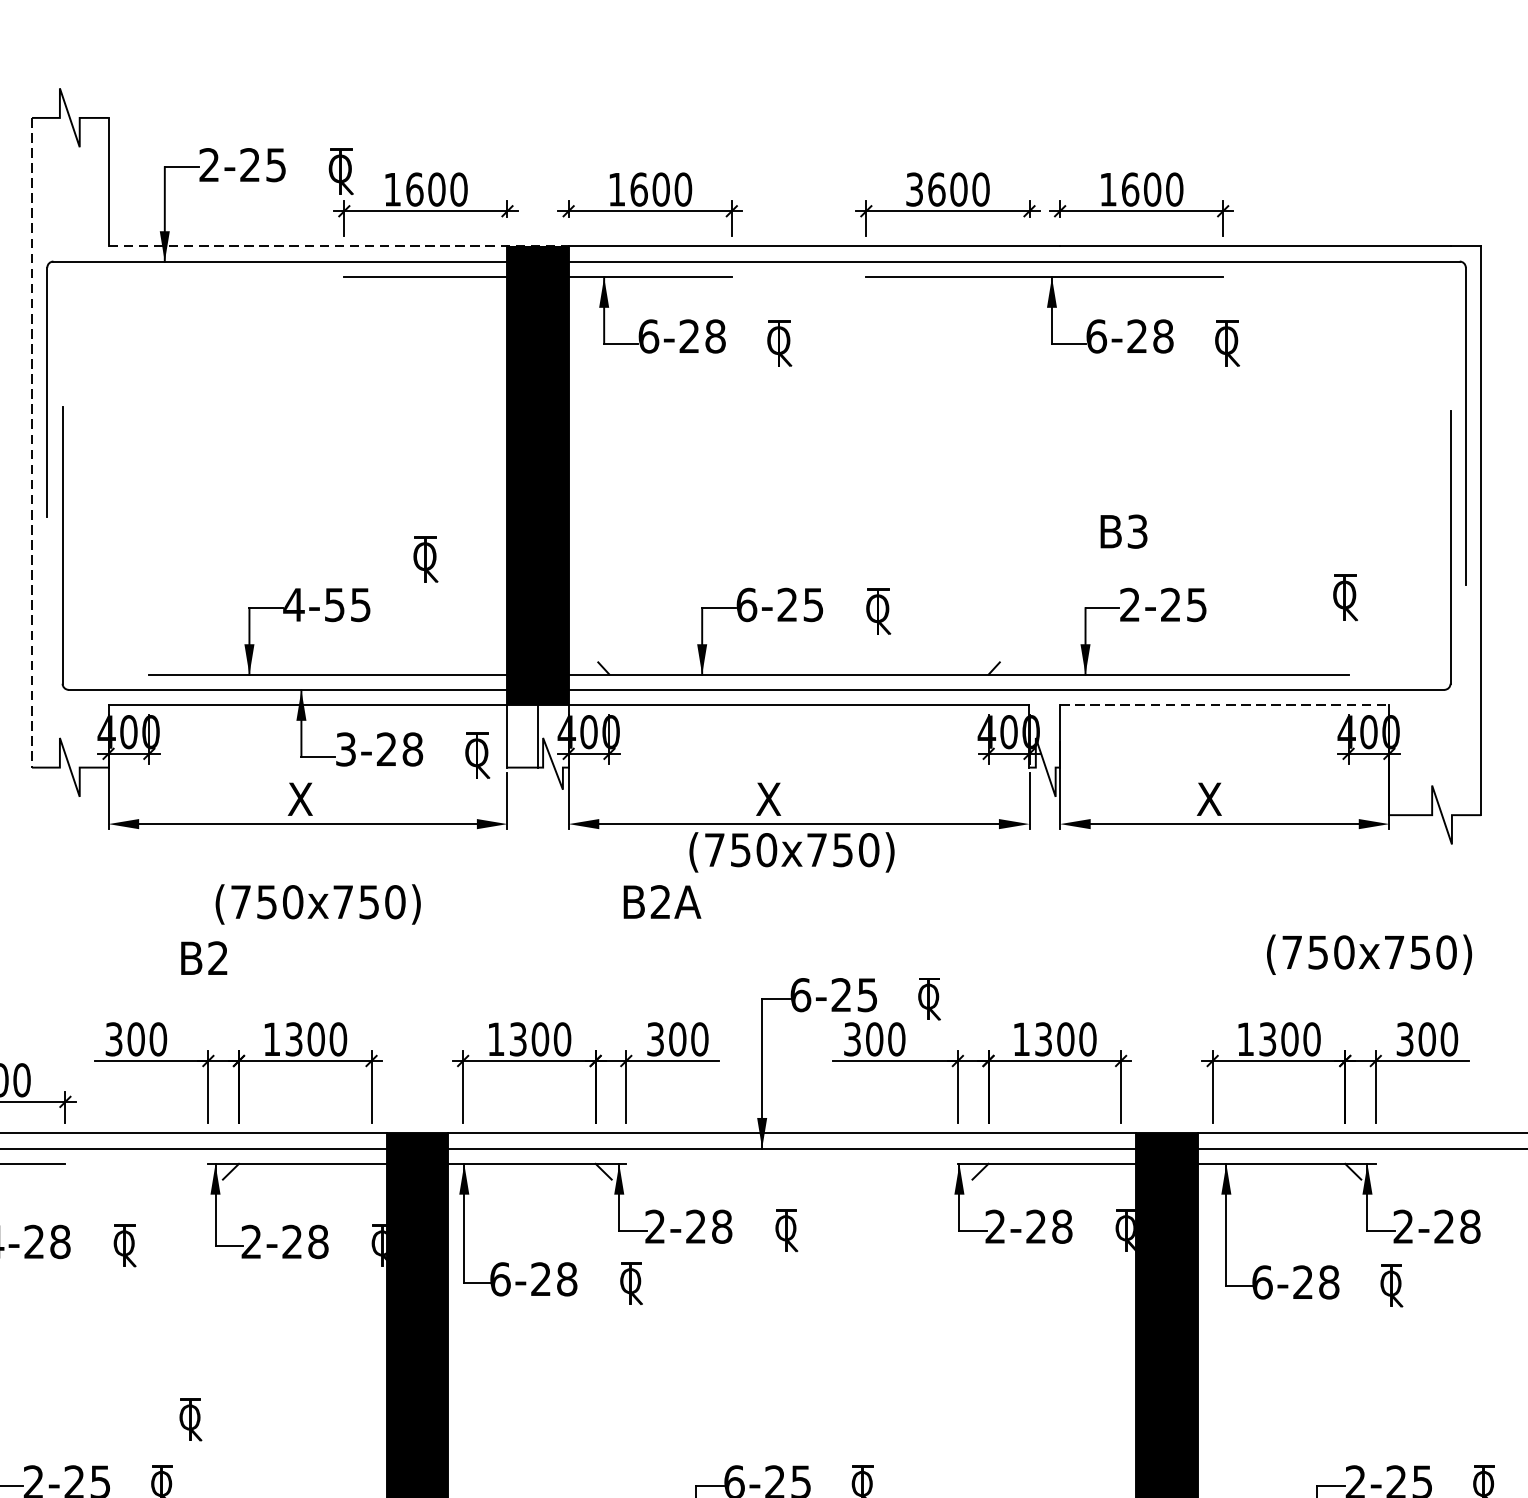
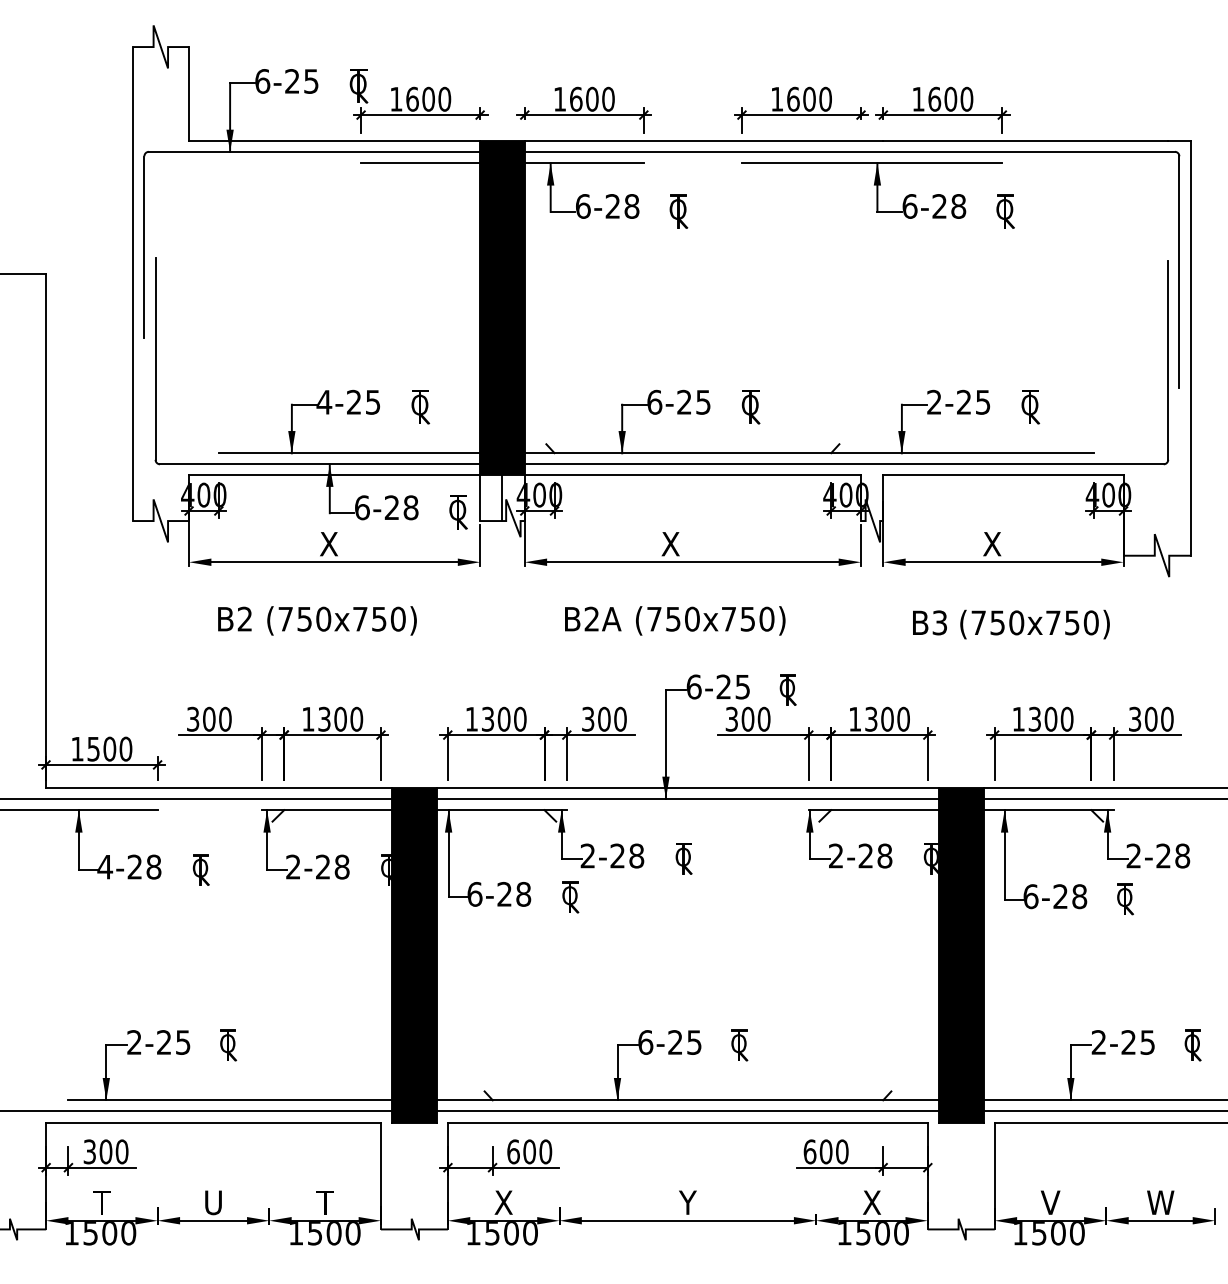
text: (209, 165) -> (262, 81), 2-25 -> 6-25
text: (915, 188) -> (777, 98), 3600 -> 1600
line: (338, 246) -> (356, 140), dashed -> solid
line: (32, 443) -> (133, 284), dashed -> solid
text: (1123, 531) -> (929, 622), moved
part: (425, 559) -> (420, 407), moved
part: (1345, 598) -> (1030, 407), moved
text: (335, 603) -> (354, 401), 4-55 -> 4-25
line: (1224, 705) -> (1003, 475), dashed -> solid
text: (346, 749) -> (362, 507), 3-28 -> 6-28
text: (791, 851) -> (710, 620), moved
text: (1368, 954) -> (1034, 624), moved
text: (203, 957) -> (234, 618), moved
part: (189, 1419) -> (248, 996), removed

